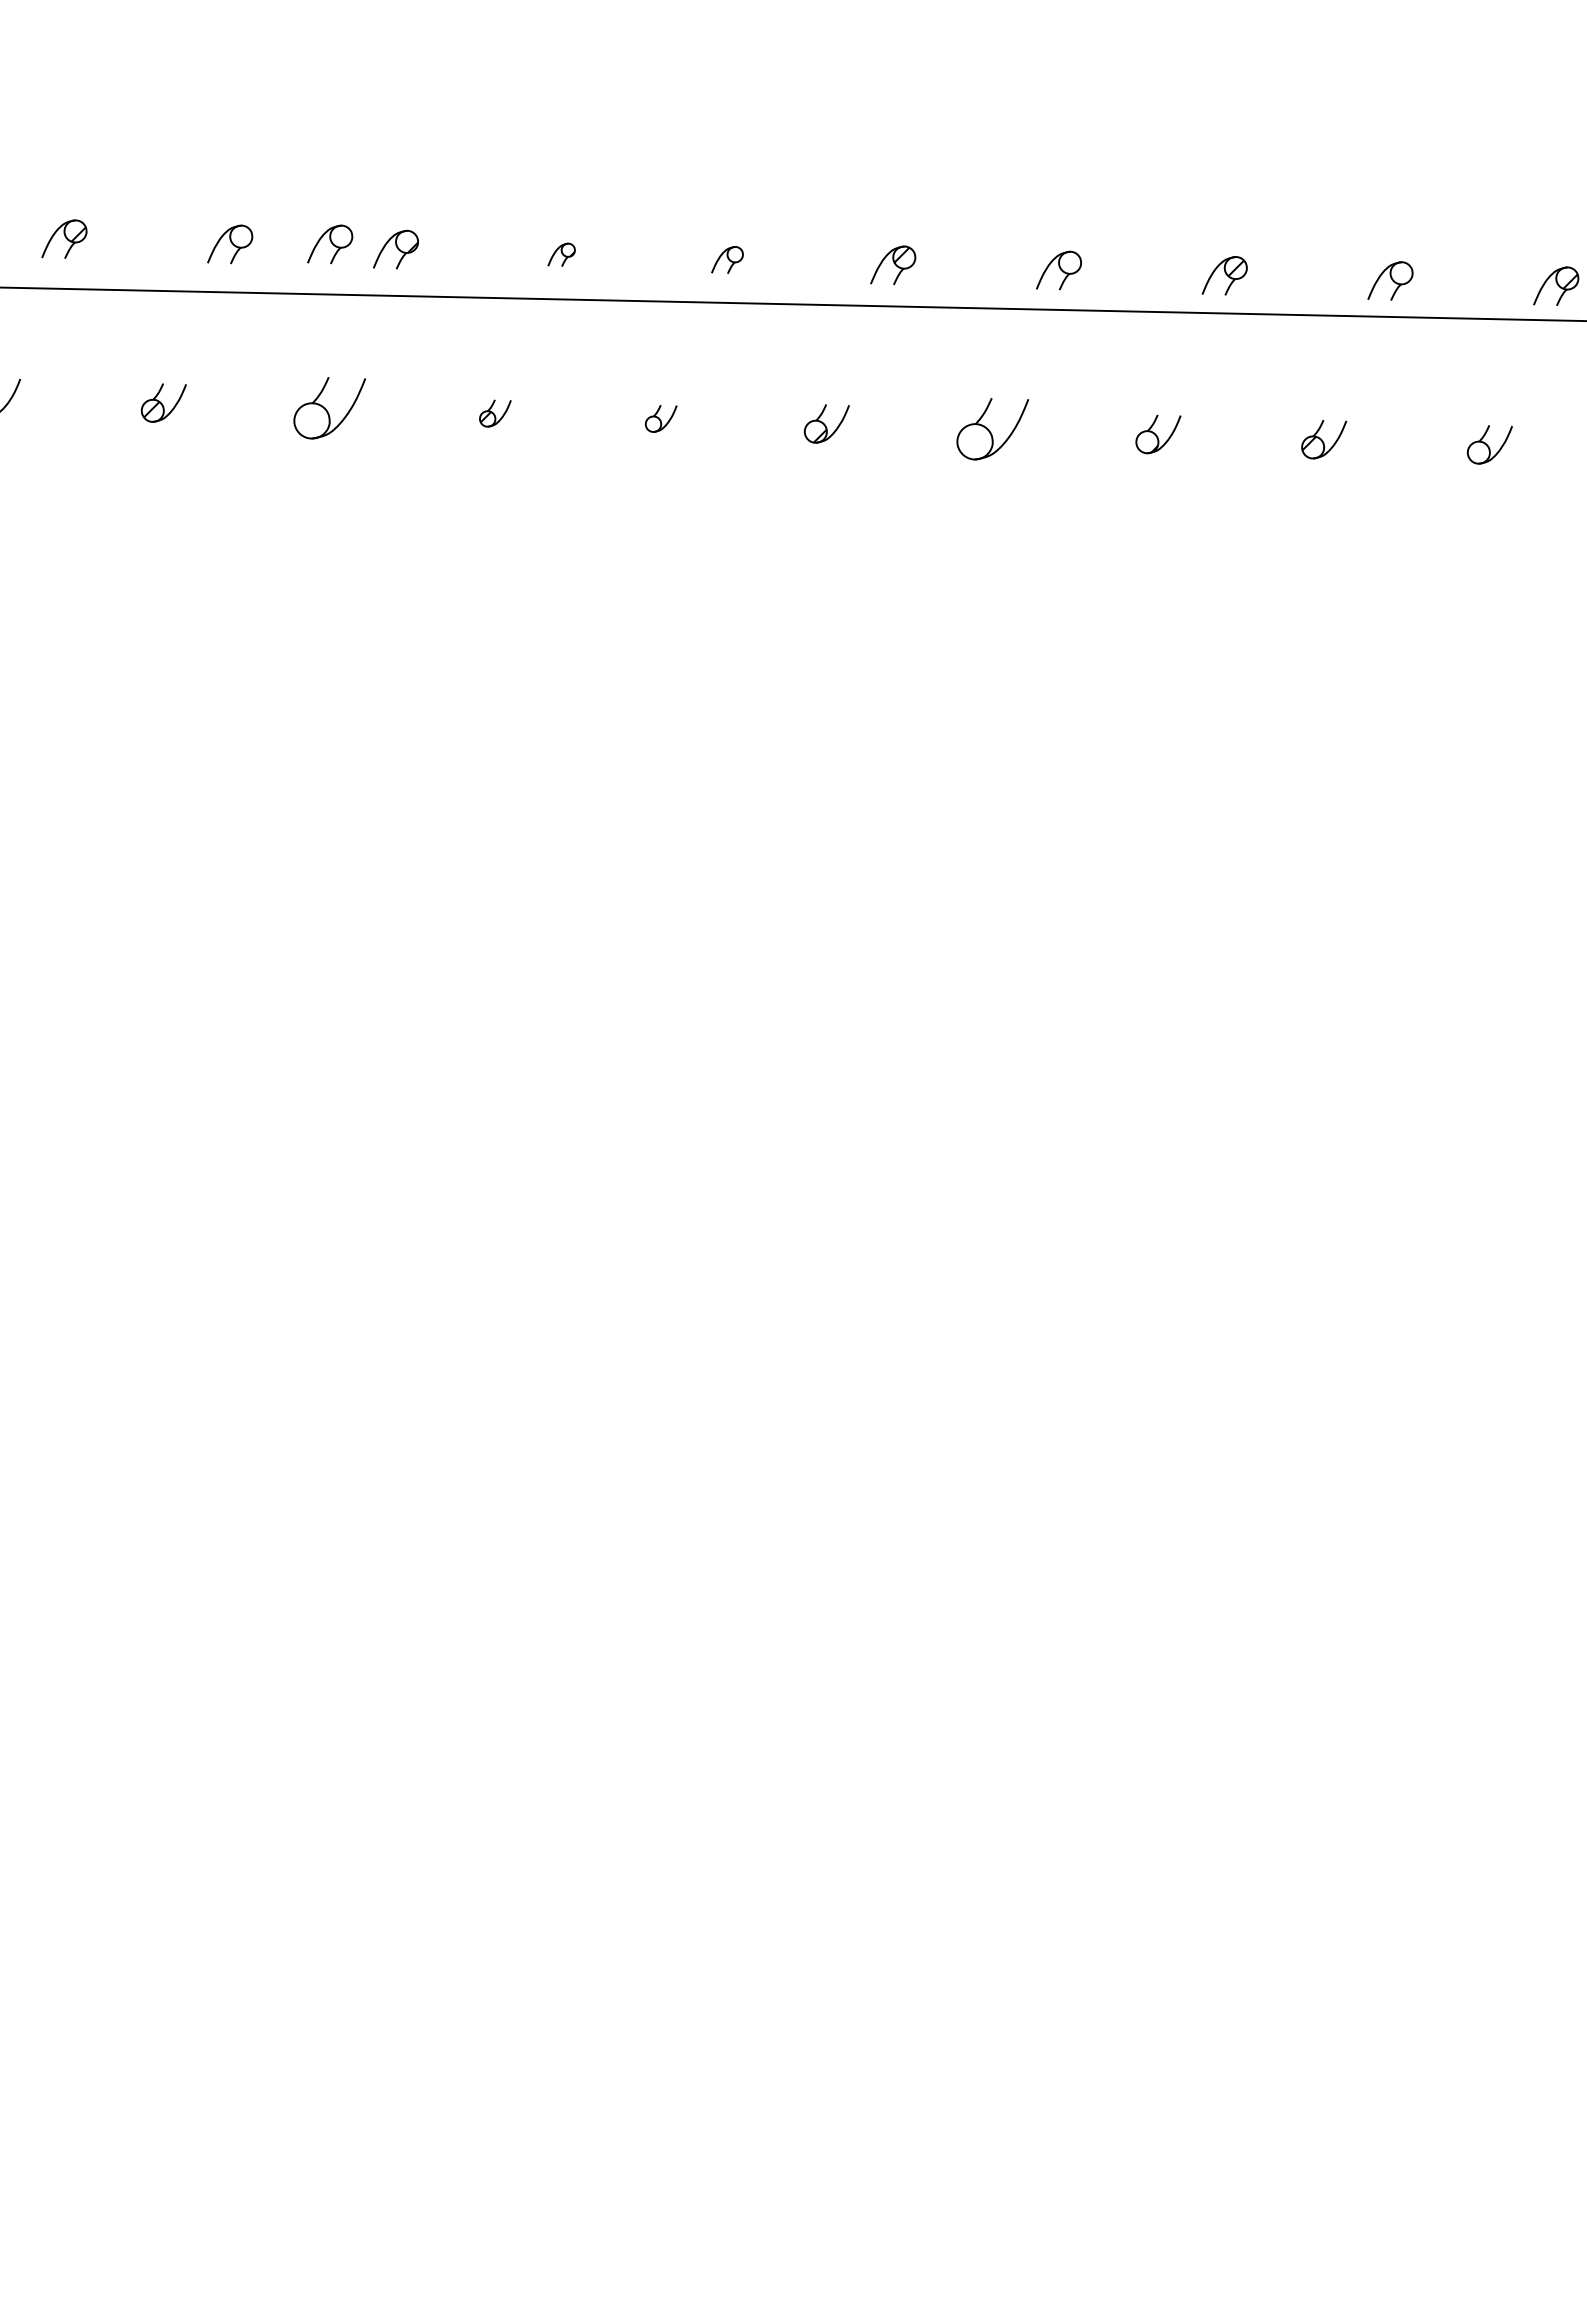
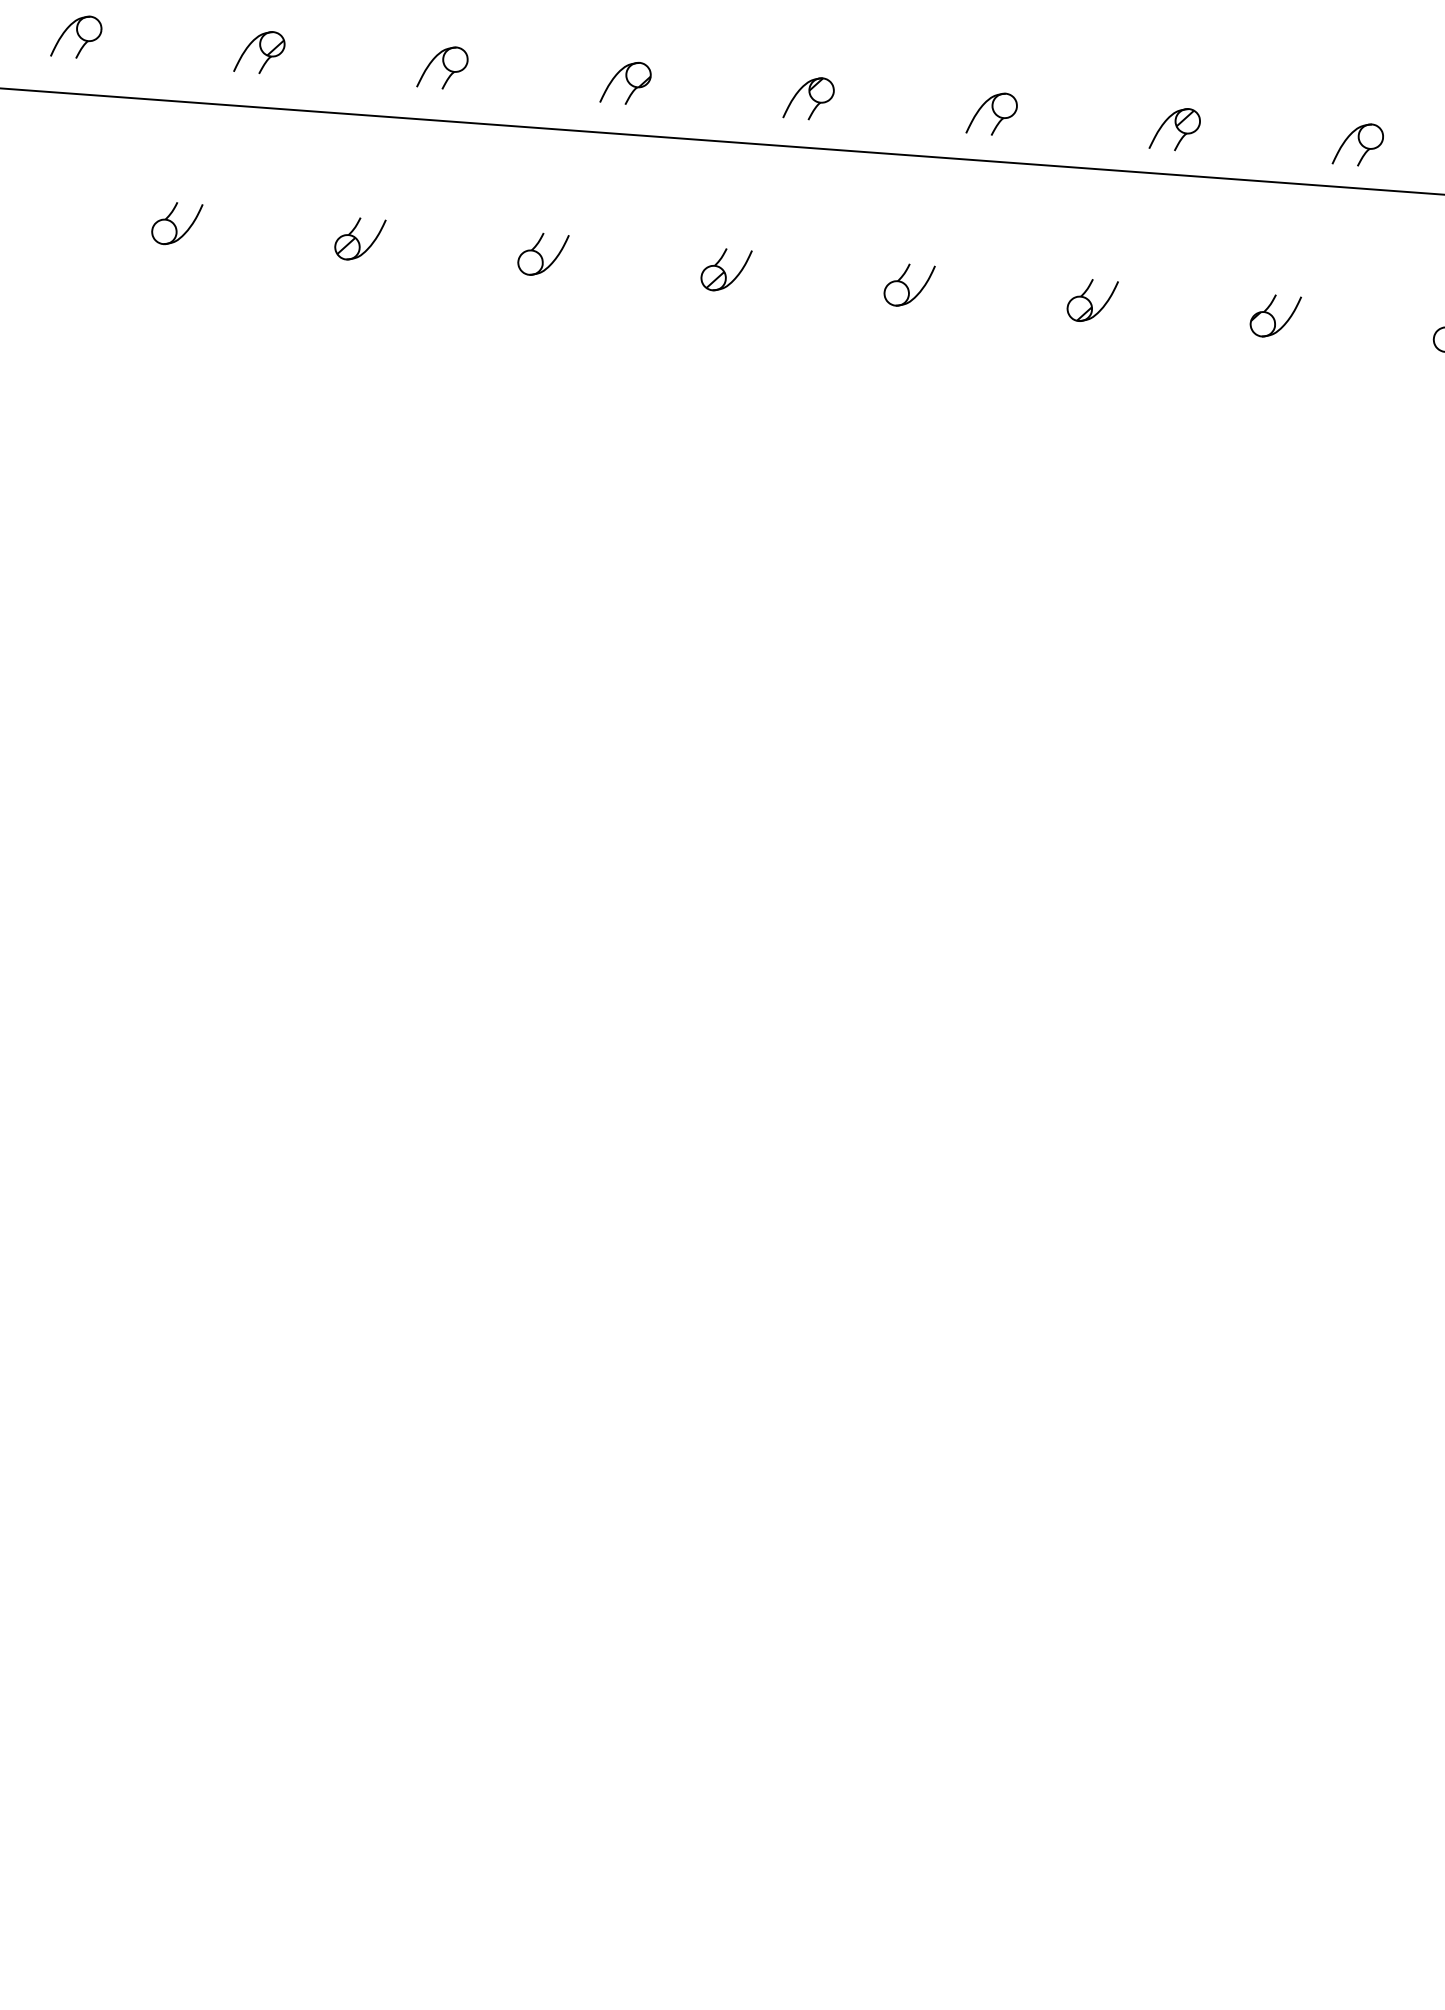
part: (330, 244) -> (553, 73), removed
part: (561, 254) -> (808, 98), size x1.67
part: (727, 259) -> (992, 113), size x1.43
part: (329, 407) -> (543, 253), size x0.62
part: (495, 413) -> (726, 270), size x1.43
part: (661, 418) -> (909, 285), size x1.43
part: (992, 428) -> (1275, 315), size x0.62

